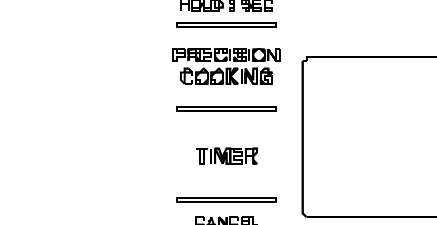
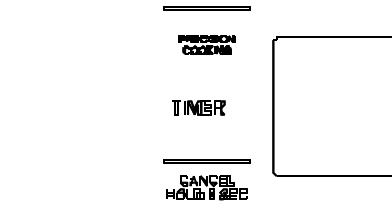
part: (225, 65) -> (206, 44), size x0.6
line: (225, 107) -> (206, 80), removed
part: (227, 155) -> (198, 107), moved

